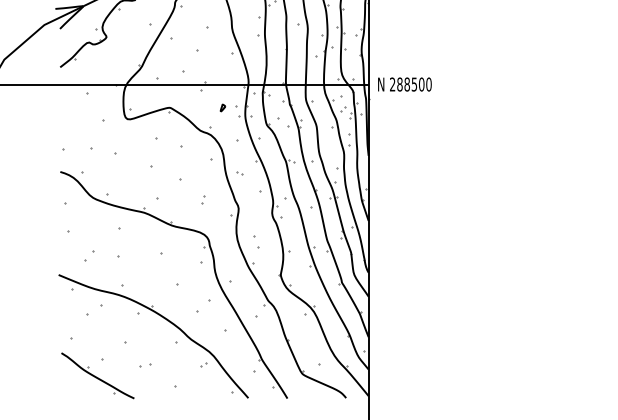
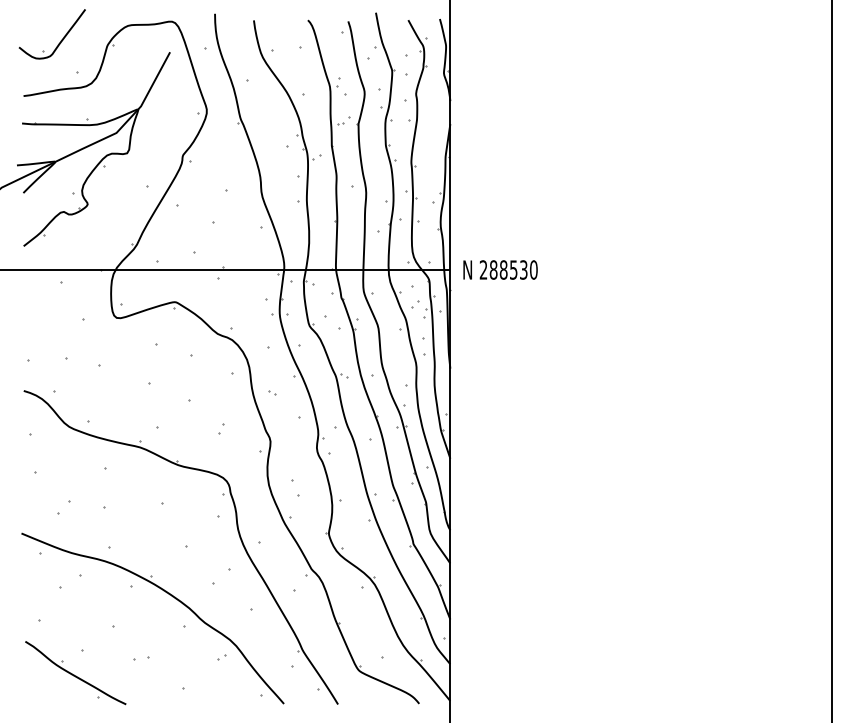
text: (421, 84) -> (523, 269), 288500 -> 288530
part: (222, 108) -> (248, 302), removed

